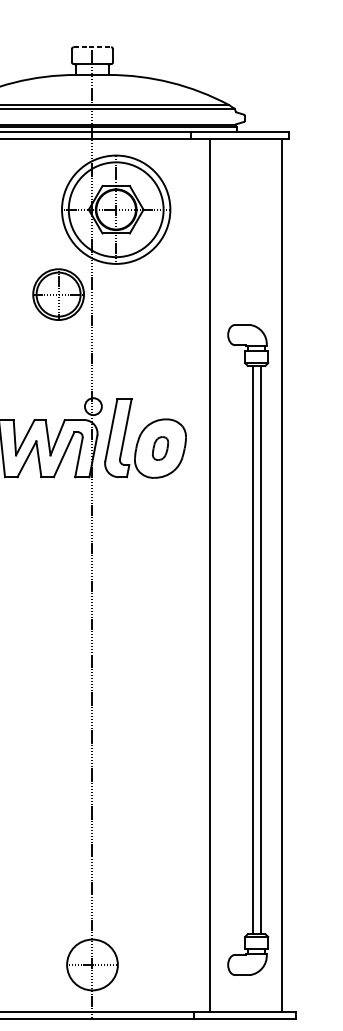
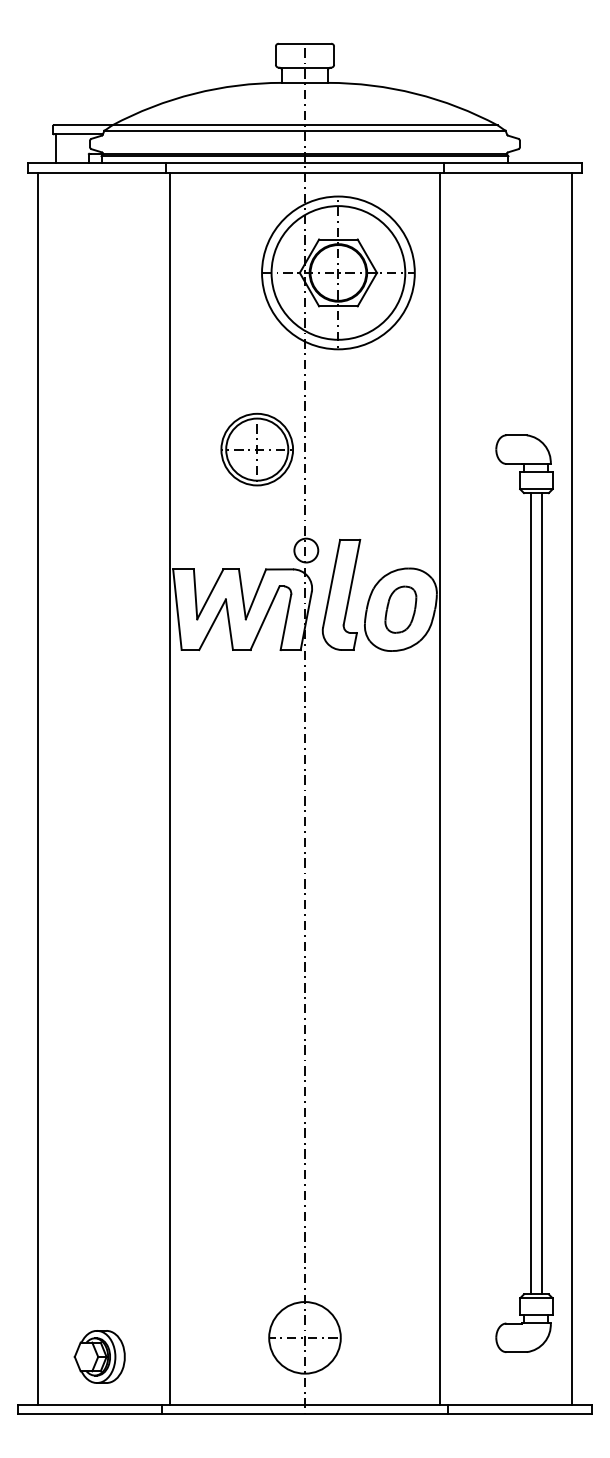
line: (92, 47) -> (305, 43), dashed -> solid
part: (58, 294) -> (256, 449), moved
part: (160, 448) -> (400, 609), size x1.43
line: (210, 575) -> (440, 788), moved

